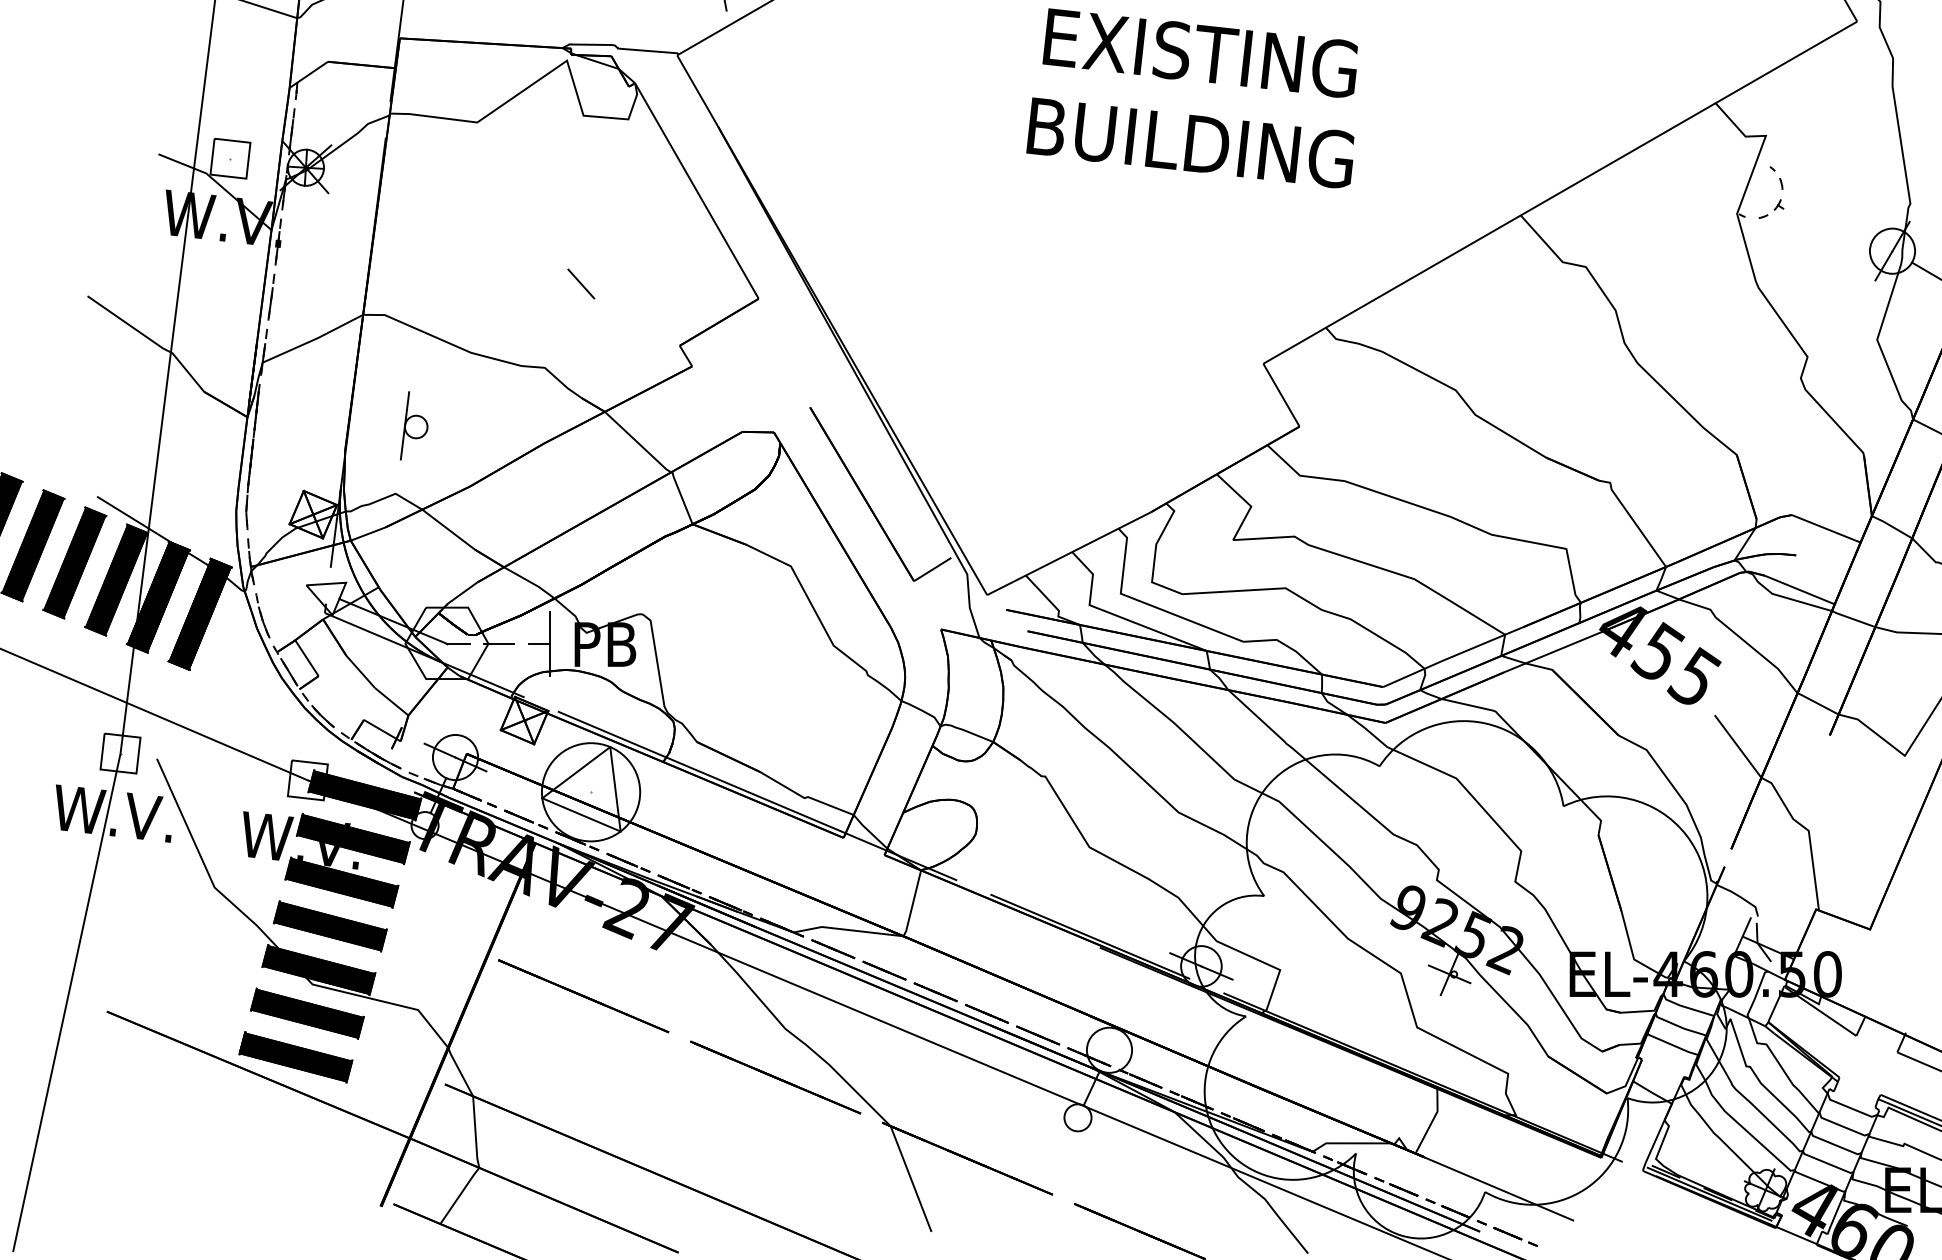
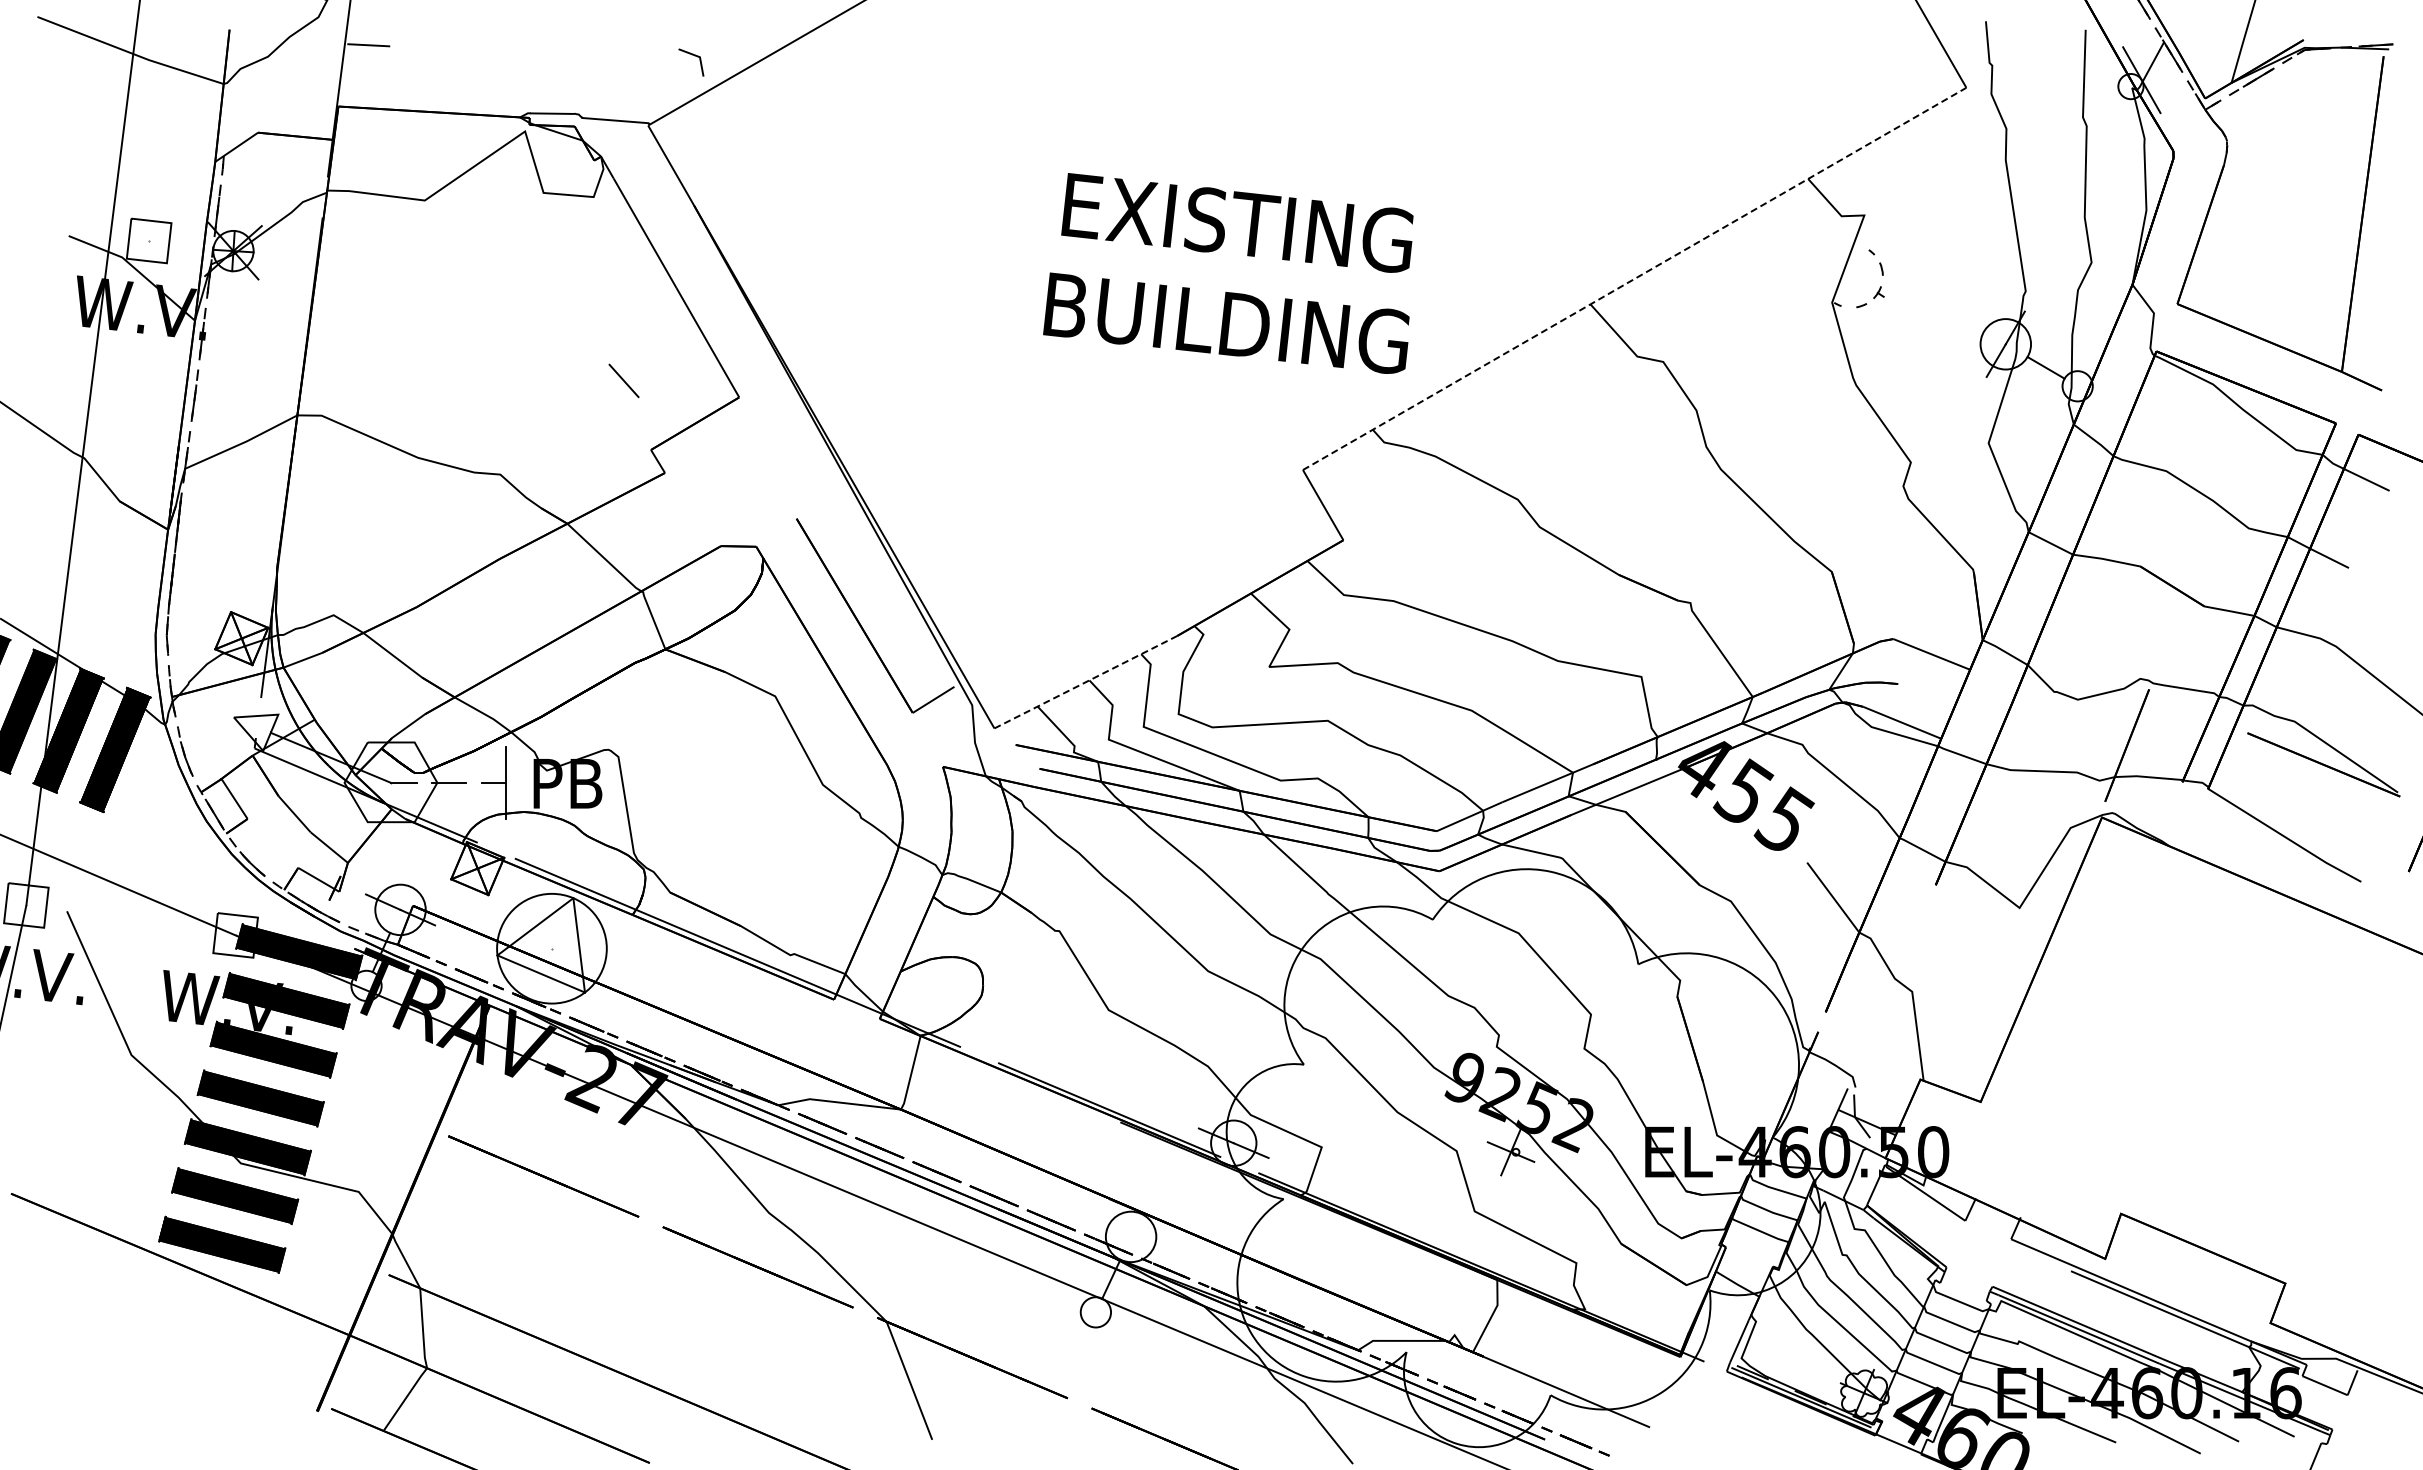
text: (1192, 98) -> (1228, 273), moved
line: (1560, 192) -> (1634, 278), solid -> dashed
line: (580, 283) -> (623, 380), moved
part: (414, 425) -> (354, 538), removed
line: (1069, 553) -> (1086, 682), solid -> dashed

